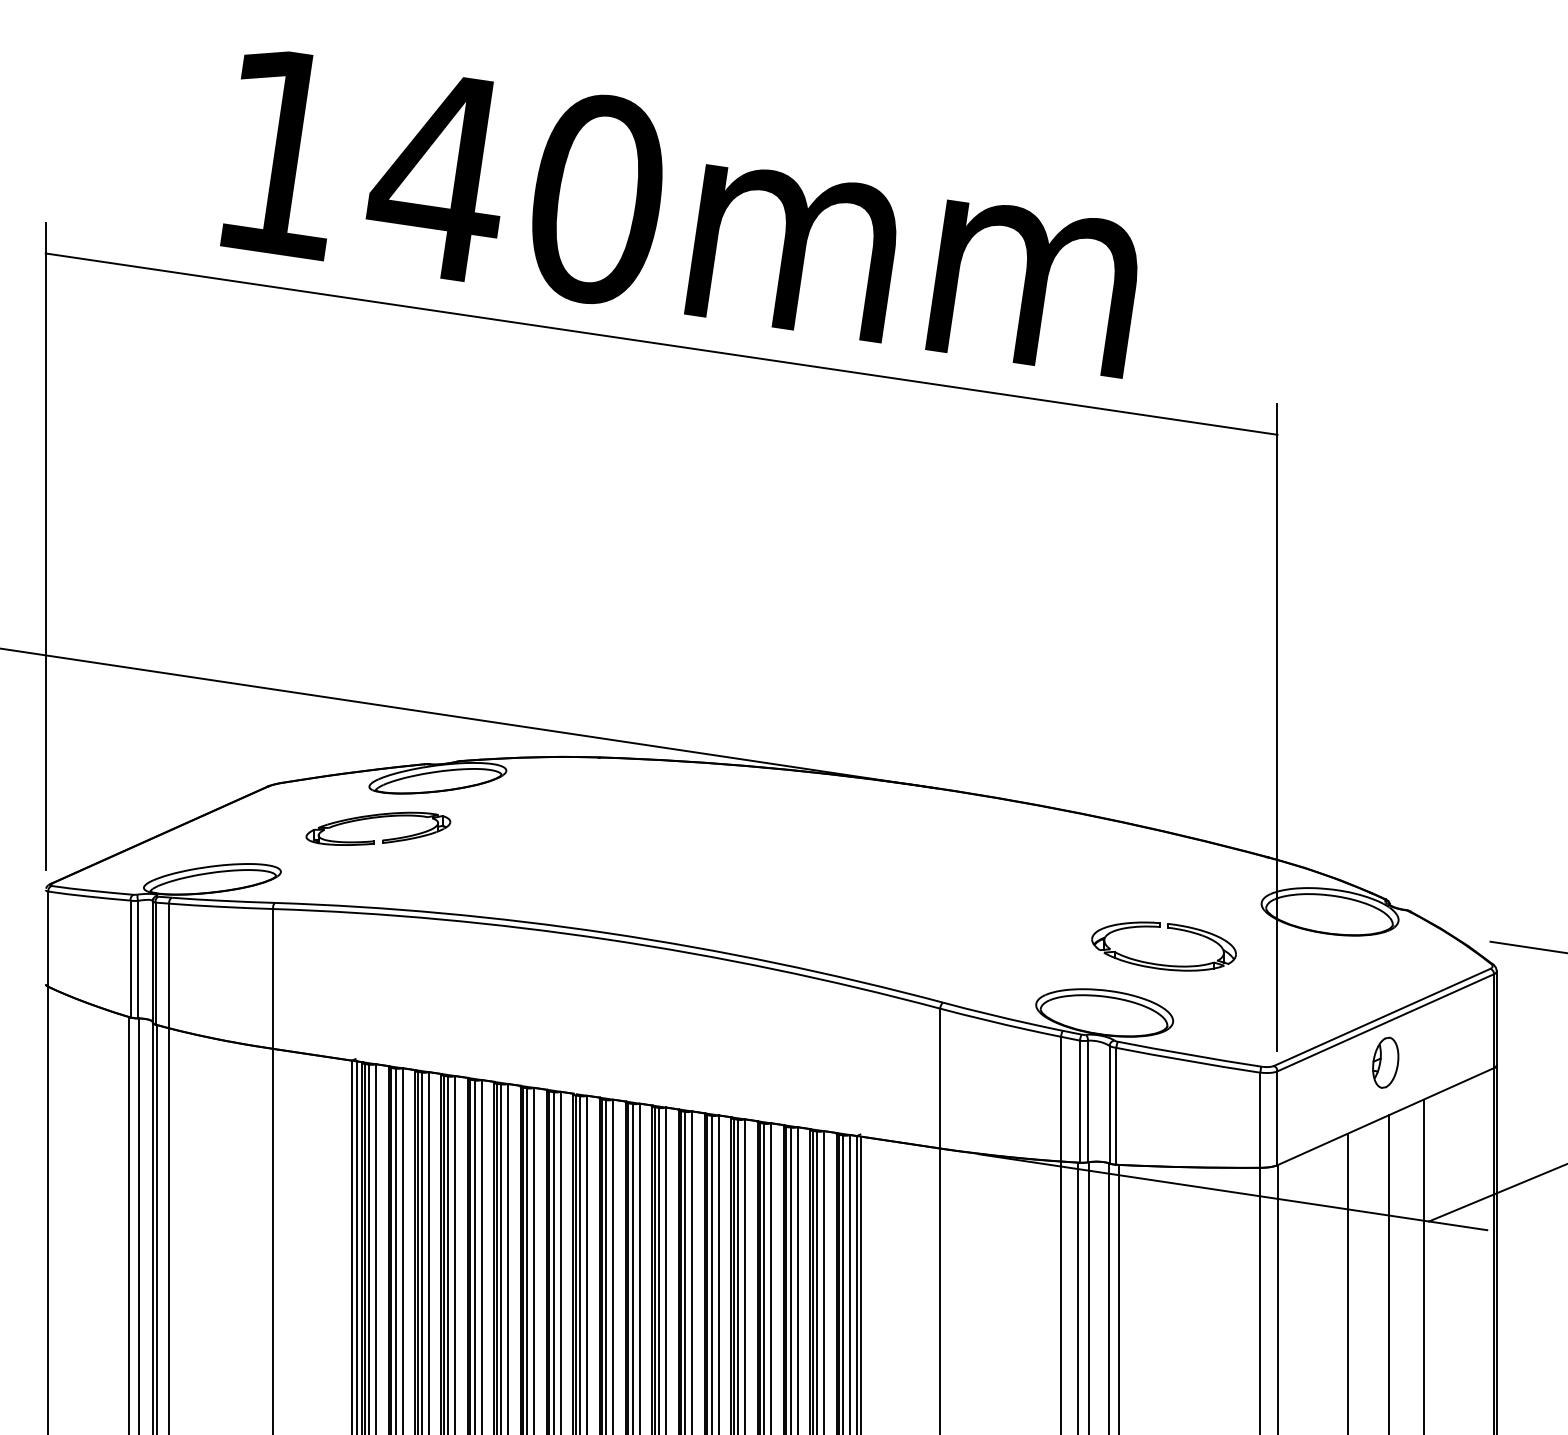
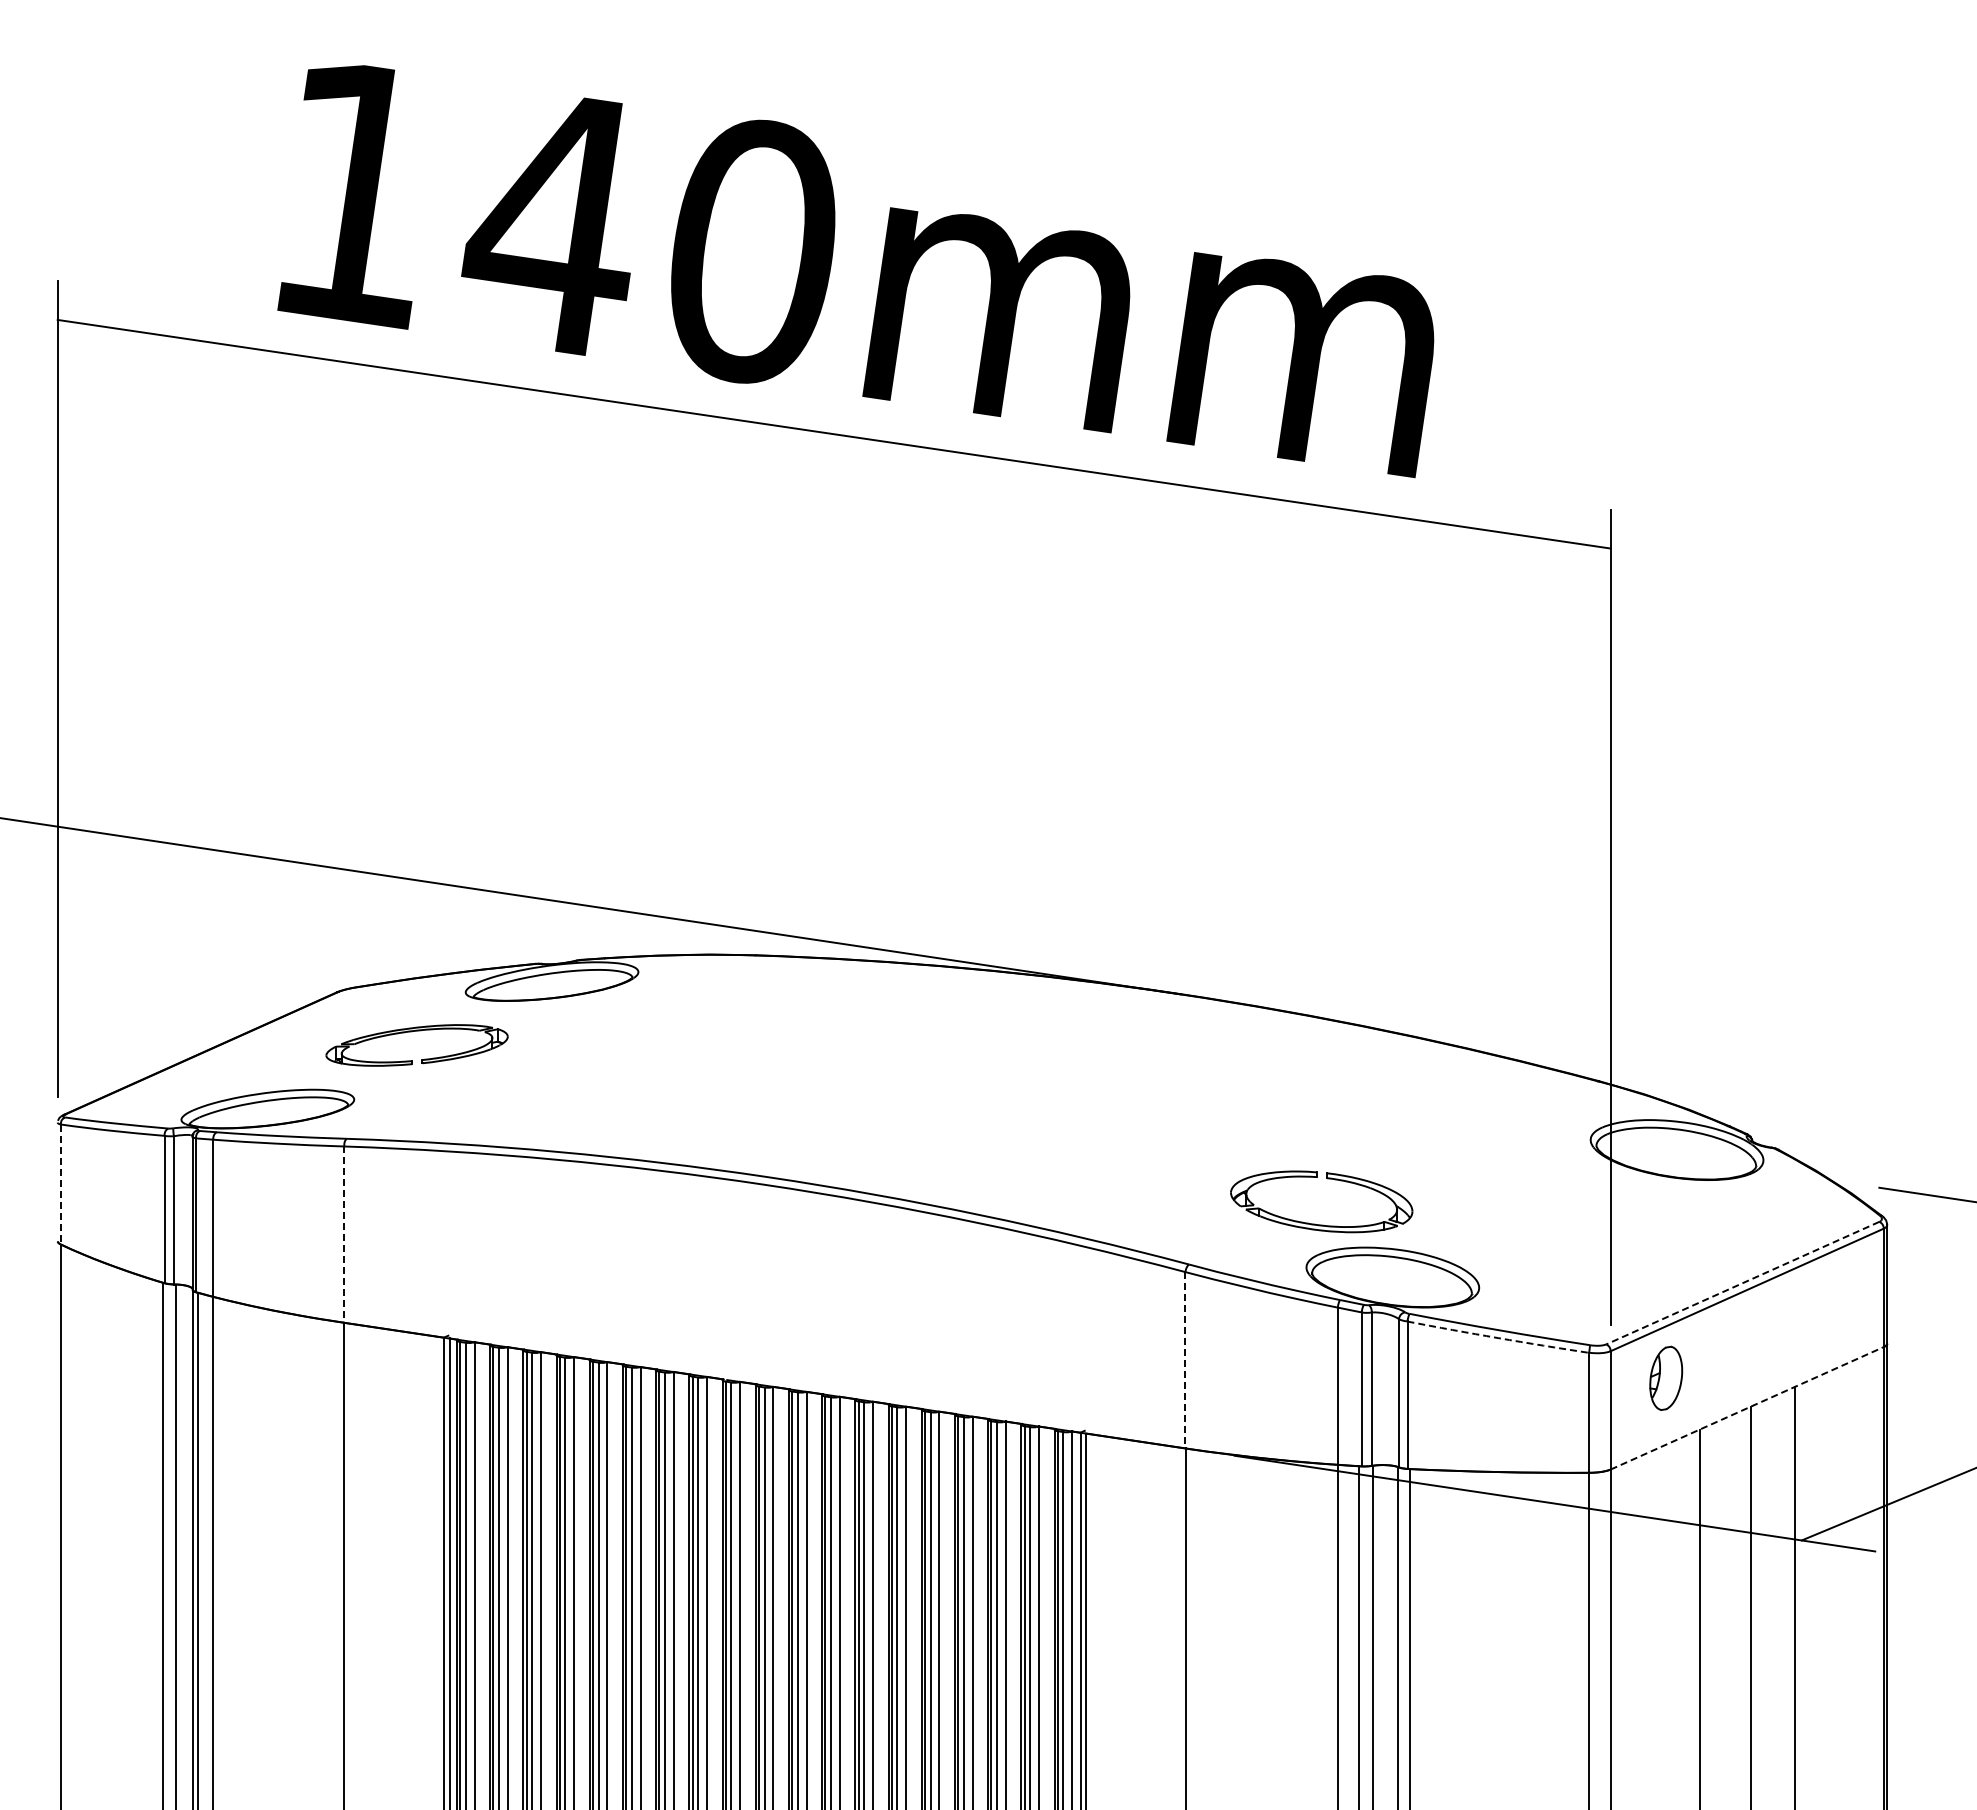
part: (374, 818) -> (412, 1032), moved
part: (1168, 928) -> (1327, 1179), moved
line: (48, 939) -> (60, 1185), solid -> dashed
line: (273, 979) -> (344, 1235), solid -> dashed
line: (1381, 1017) -> (1742, 1283), solid -> dashed
arc: (1188, 1061) -> (1498, 1338), solid -> dashed
part: (1385, 1062) -> (1666, 1377), moved
line: (940, 1078) -> (1185, 1360), solid -> dashed
line: (1385, 1116) -> (1747, 1408), solid -> dashed

